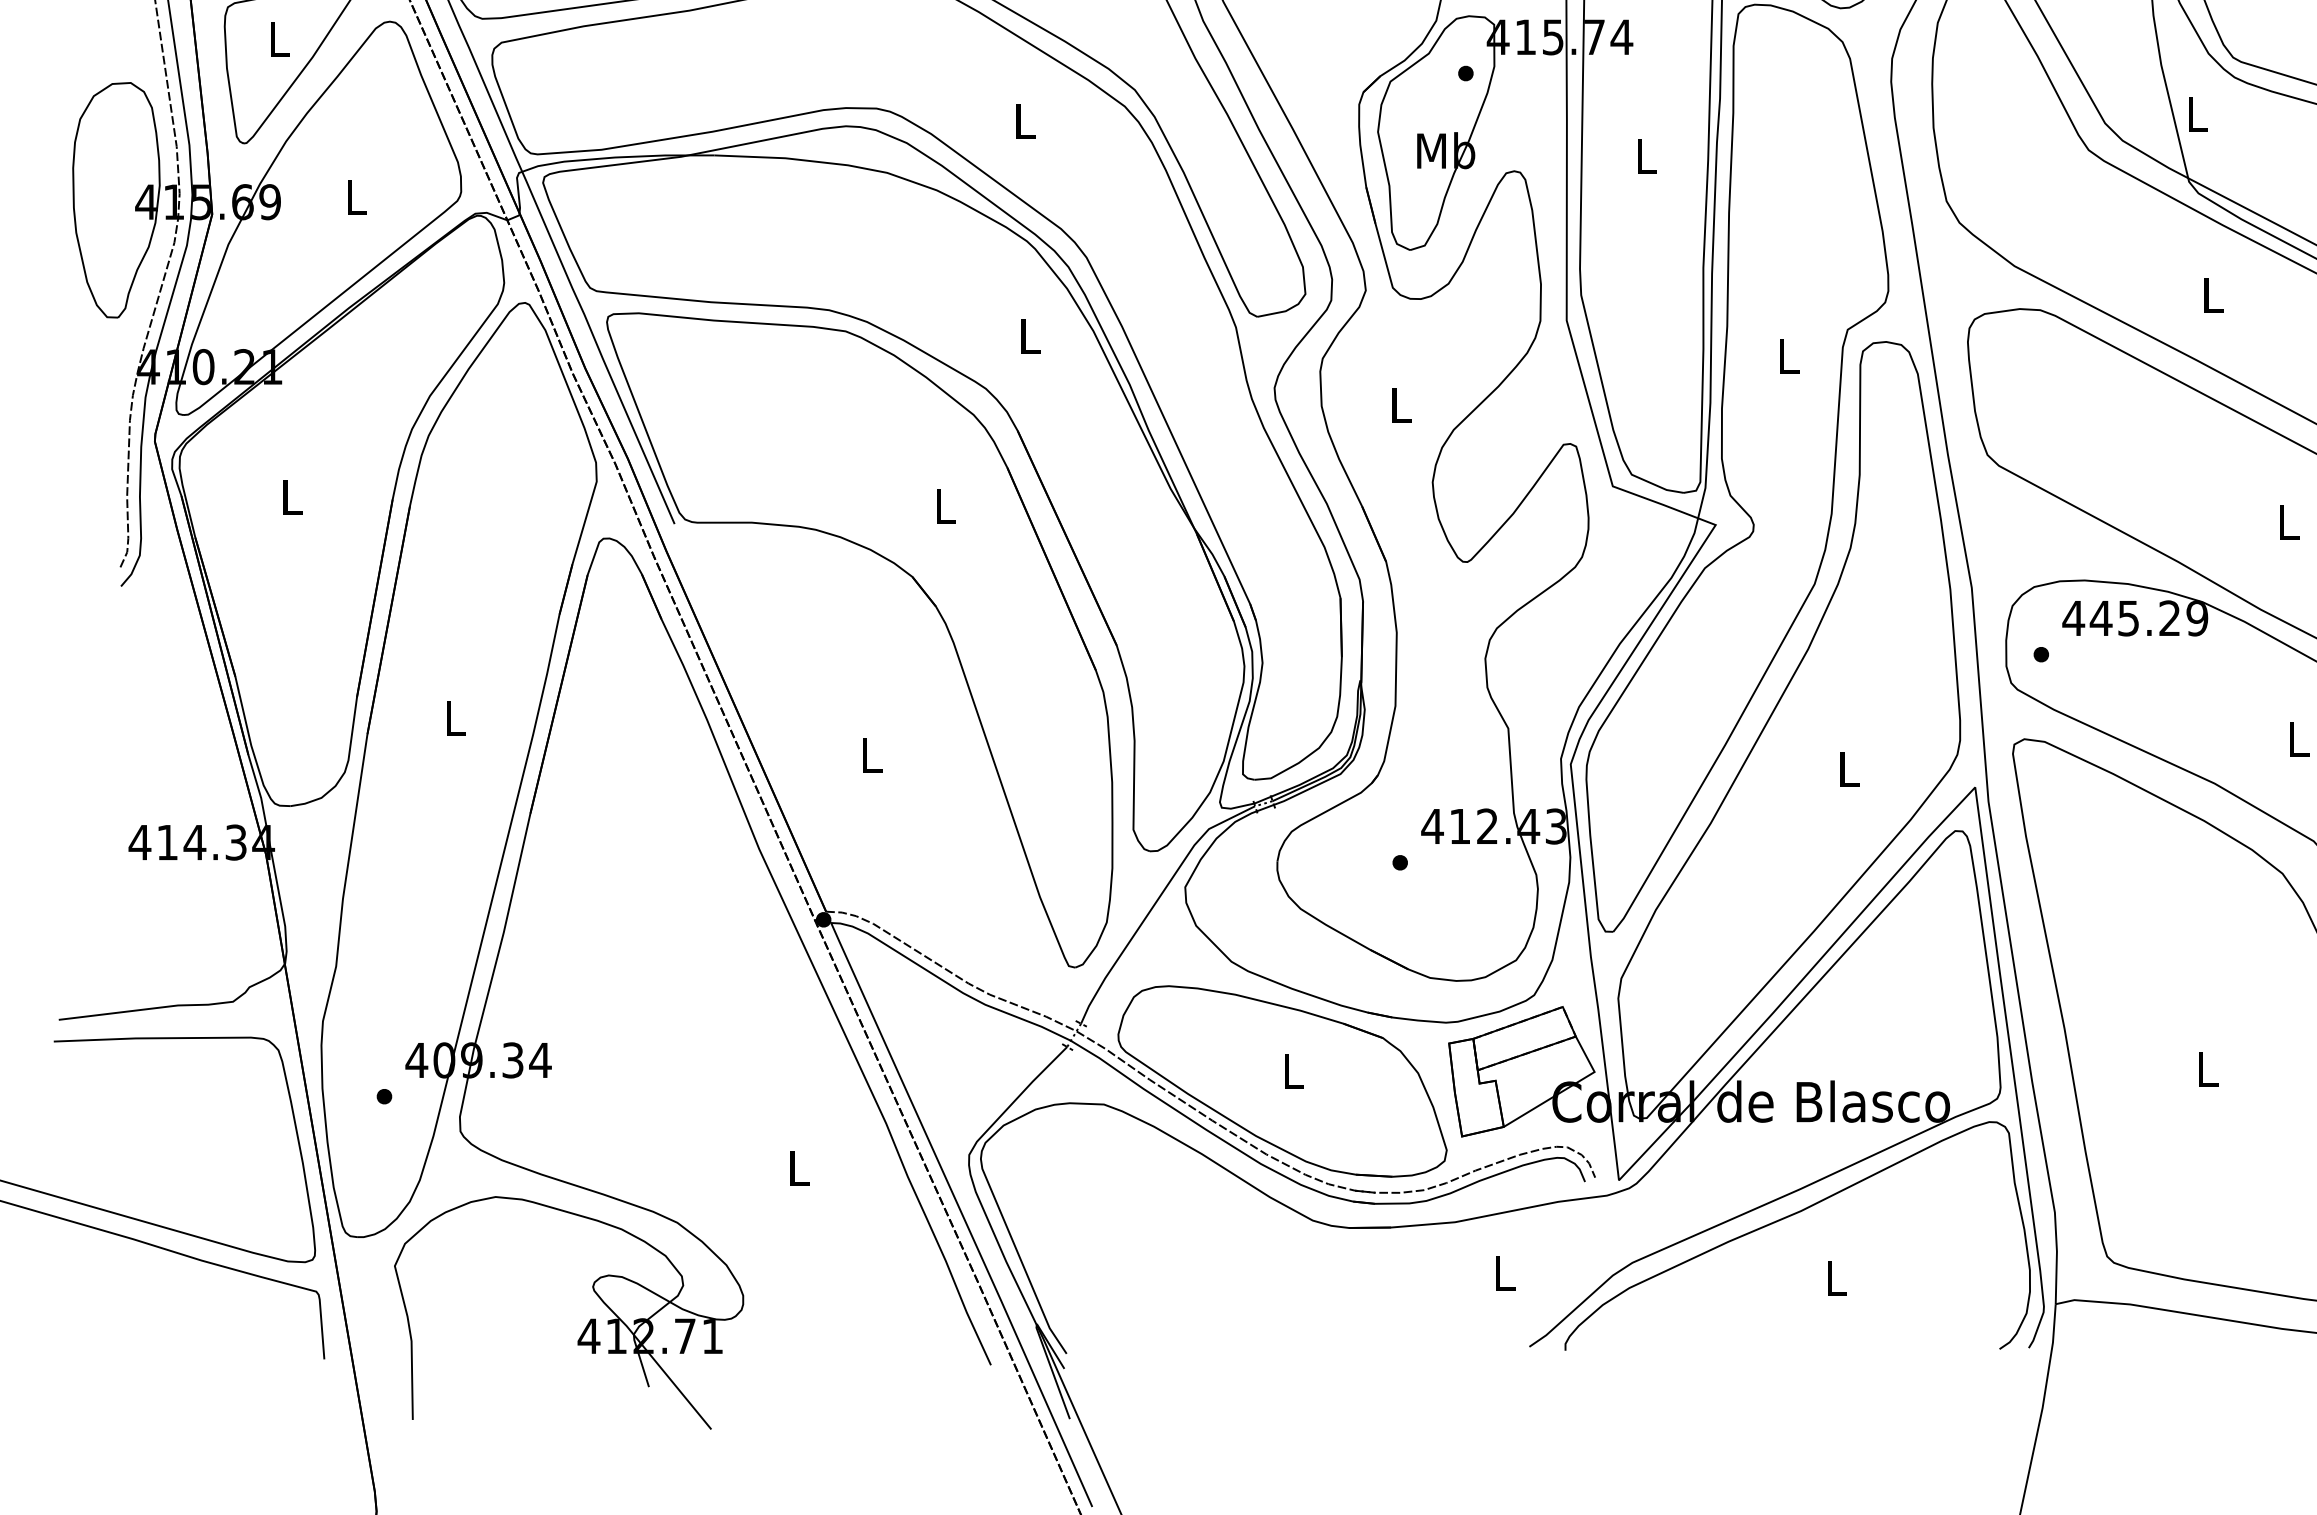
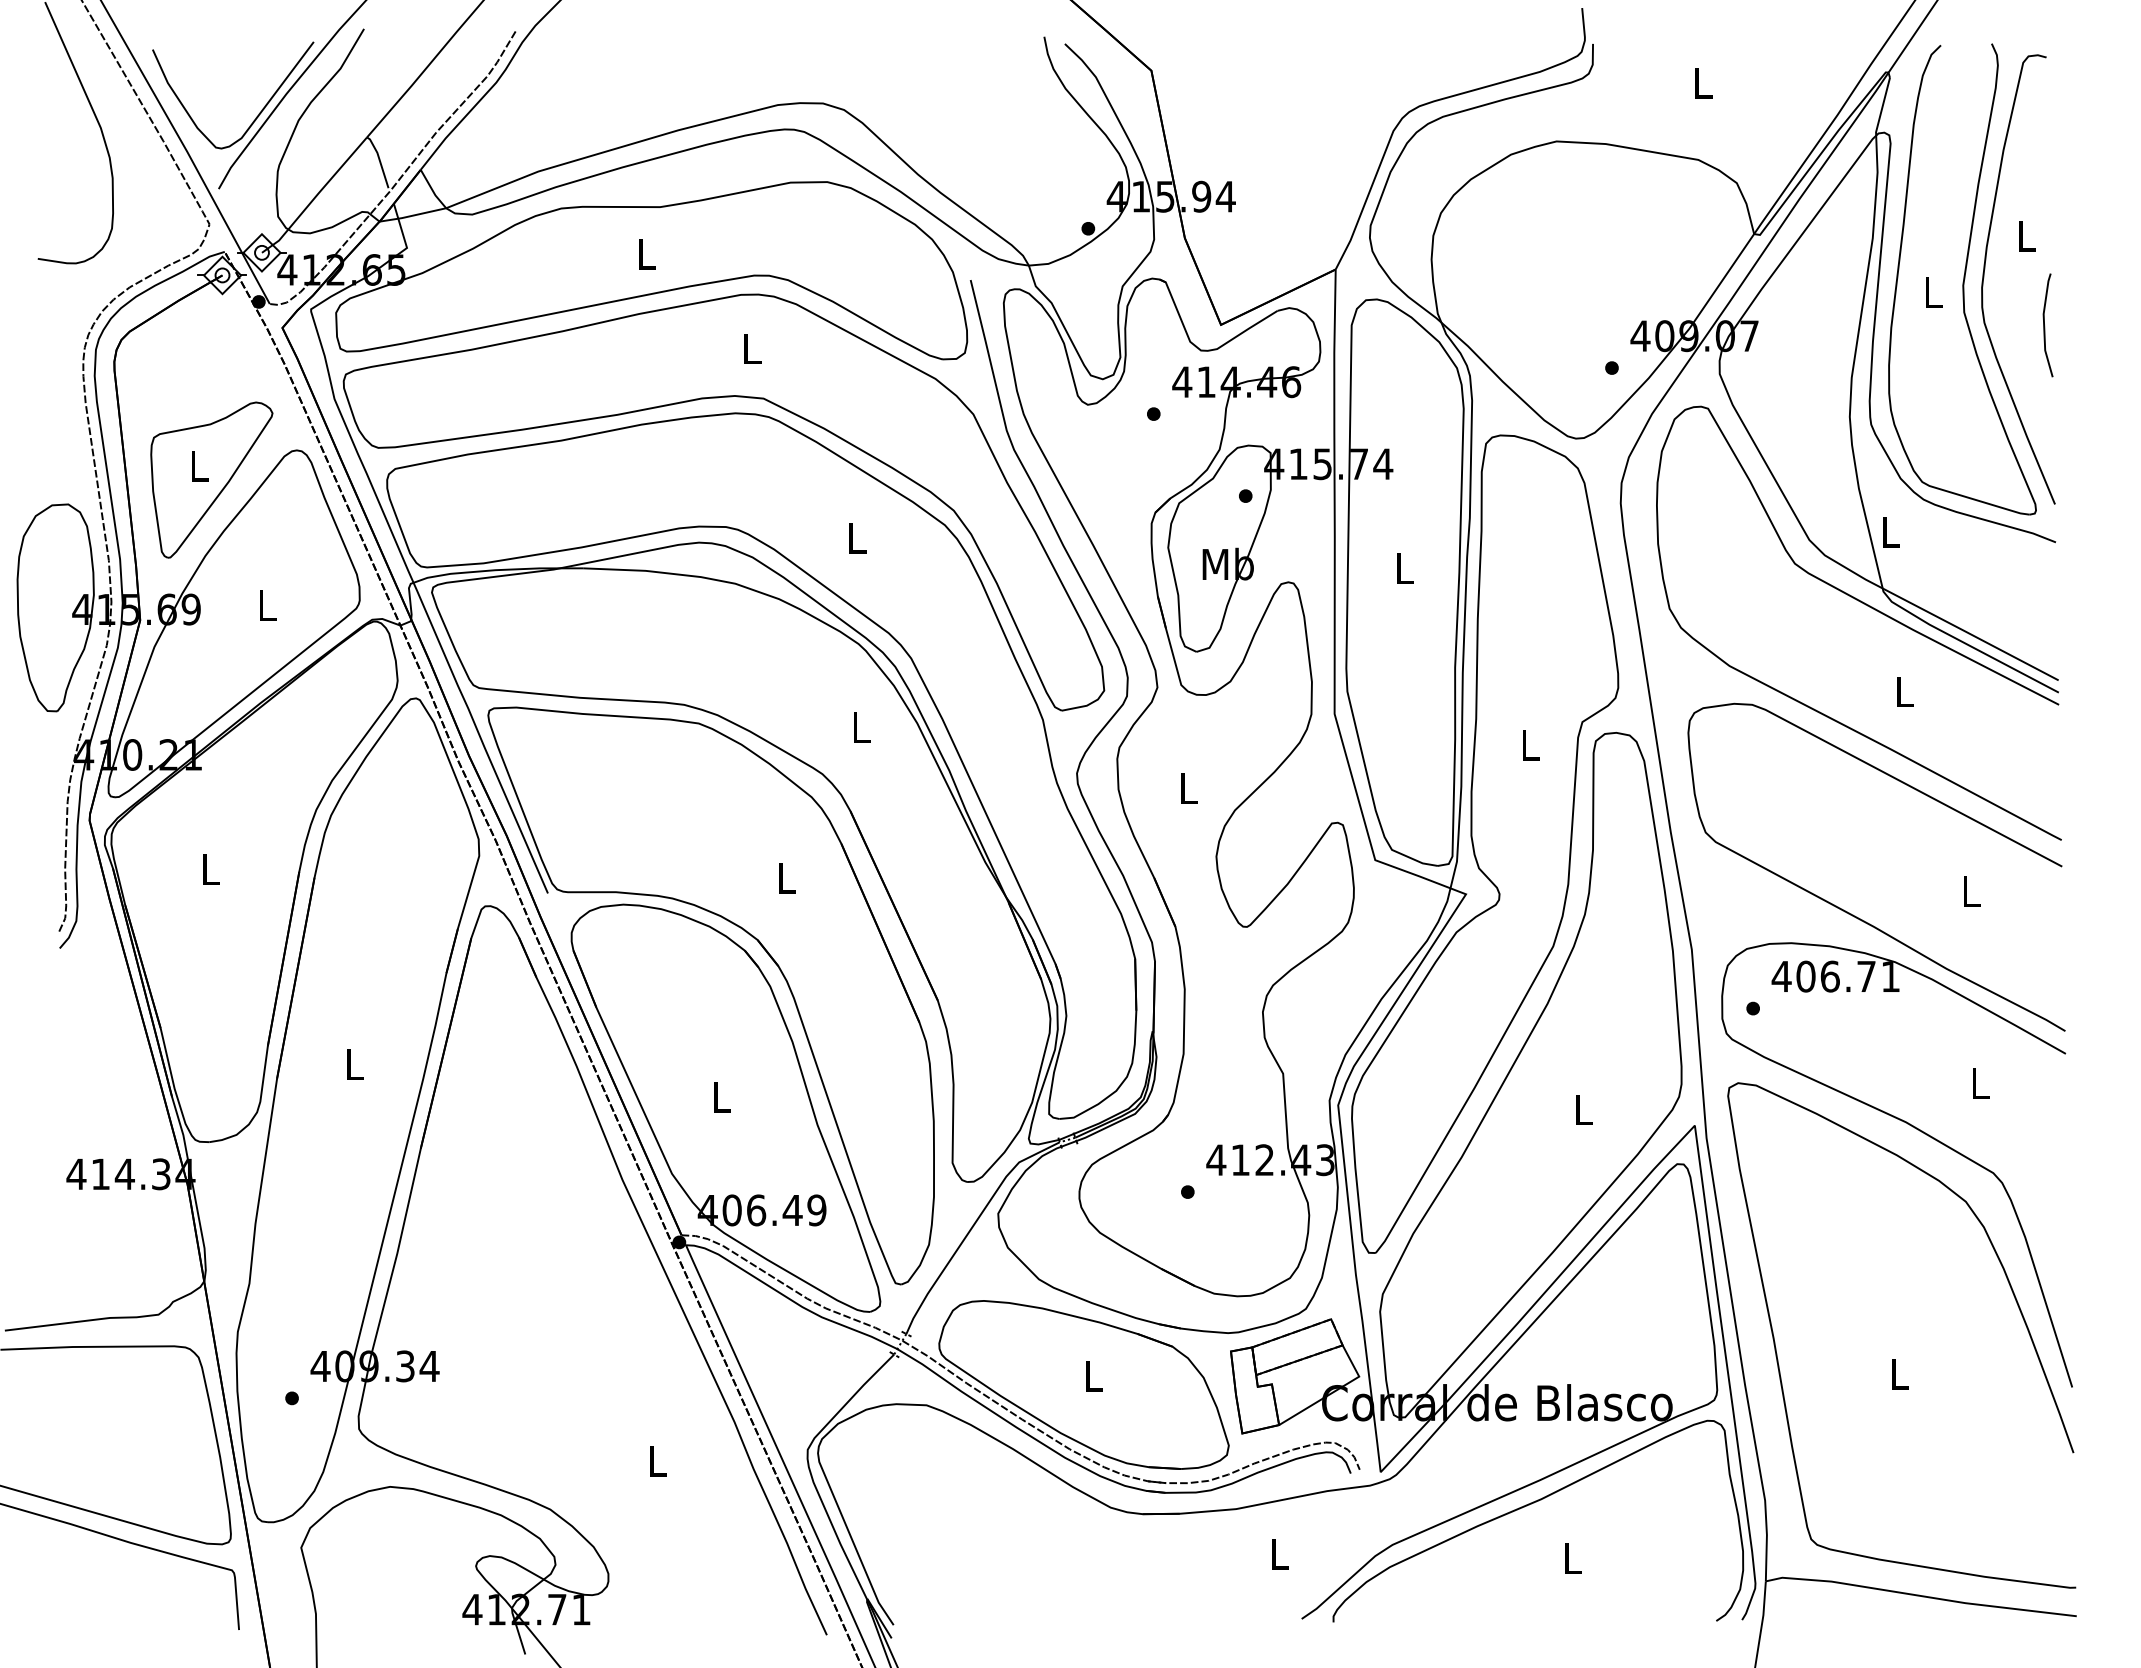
text: (2148, 618) -> (1847, 976), 445.29 -> 406.71
part: (875, 766) -> (725, 1107), added

